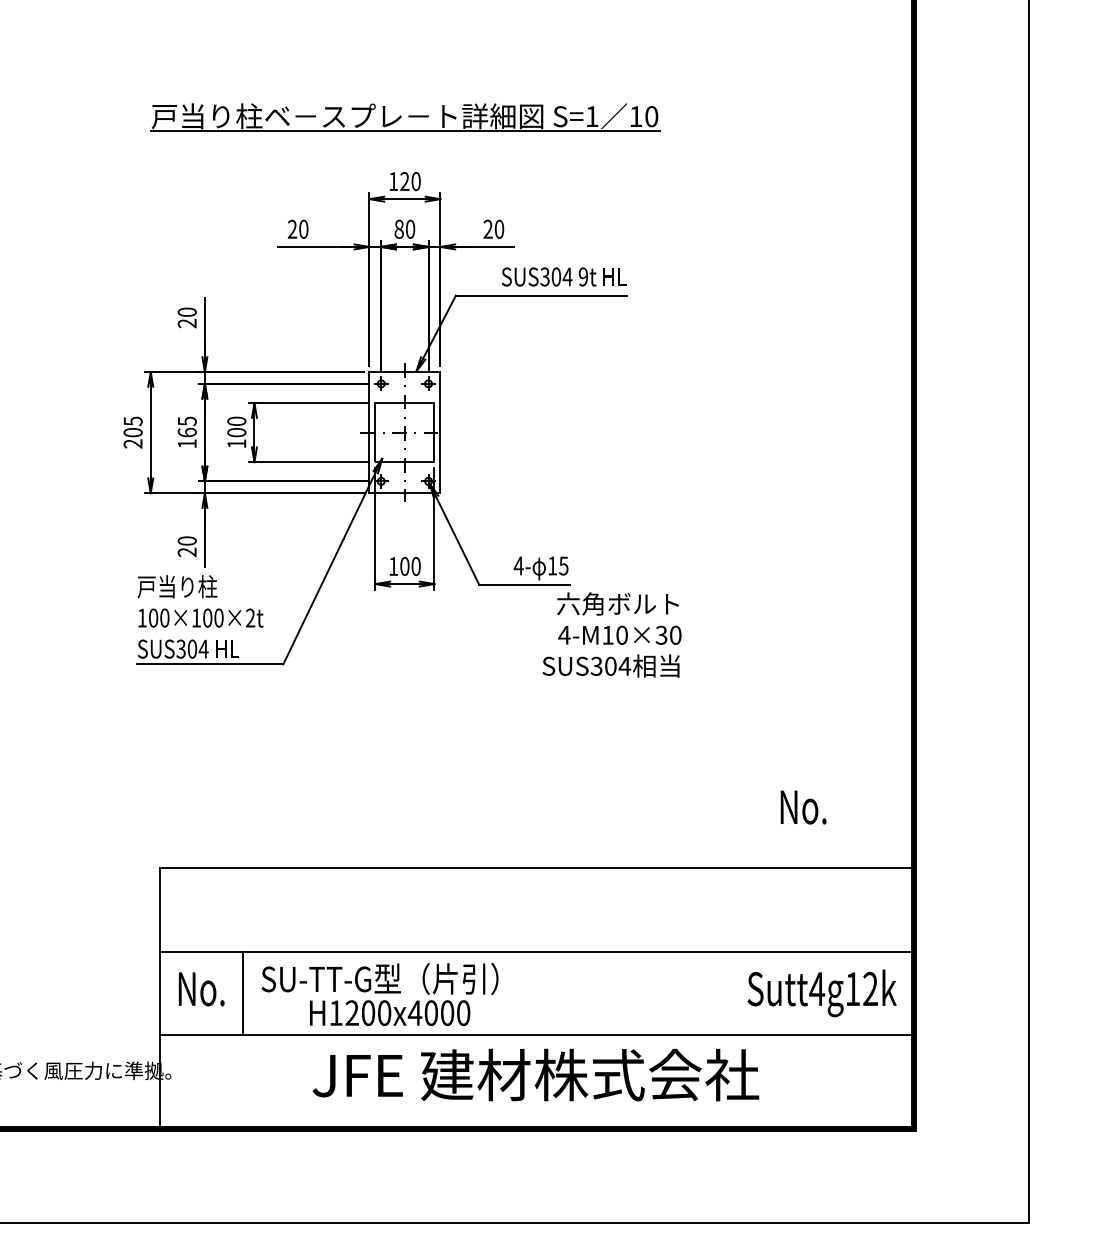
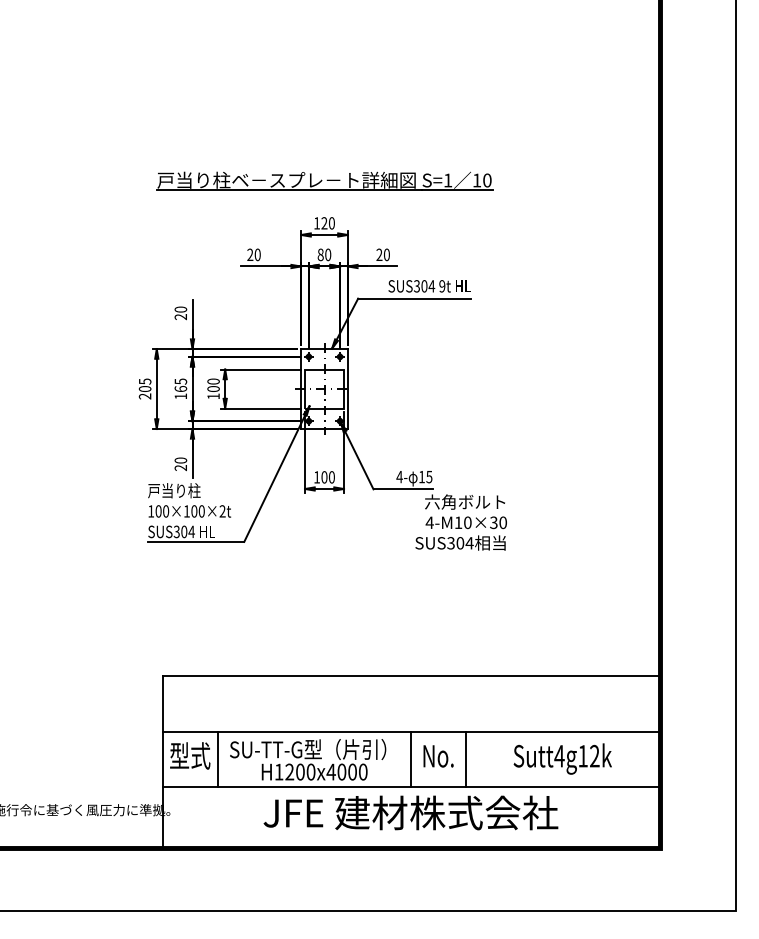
text: (803, 807) -> (438, 756), moved
text: (201, 987) -> (190, 755), No. -> 型式
line: (535, 992) -> (410, 758), added
line: (618, 992) -> (465, 758), added
text: (821, 992) -> (562, 758), moved

